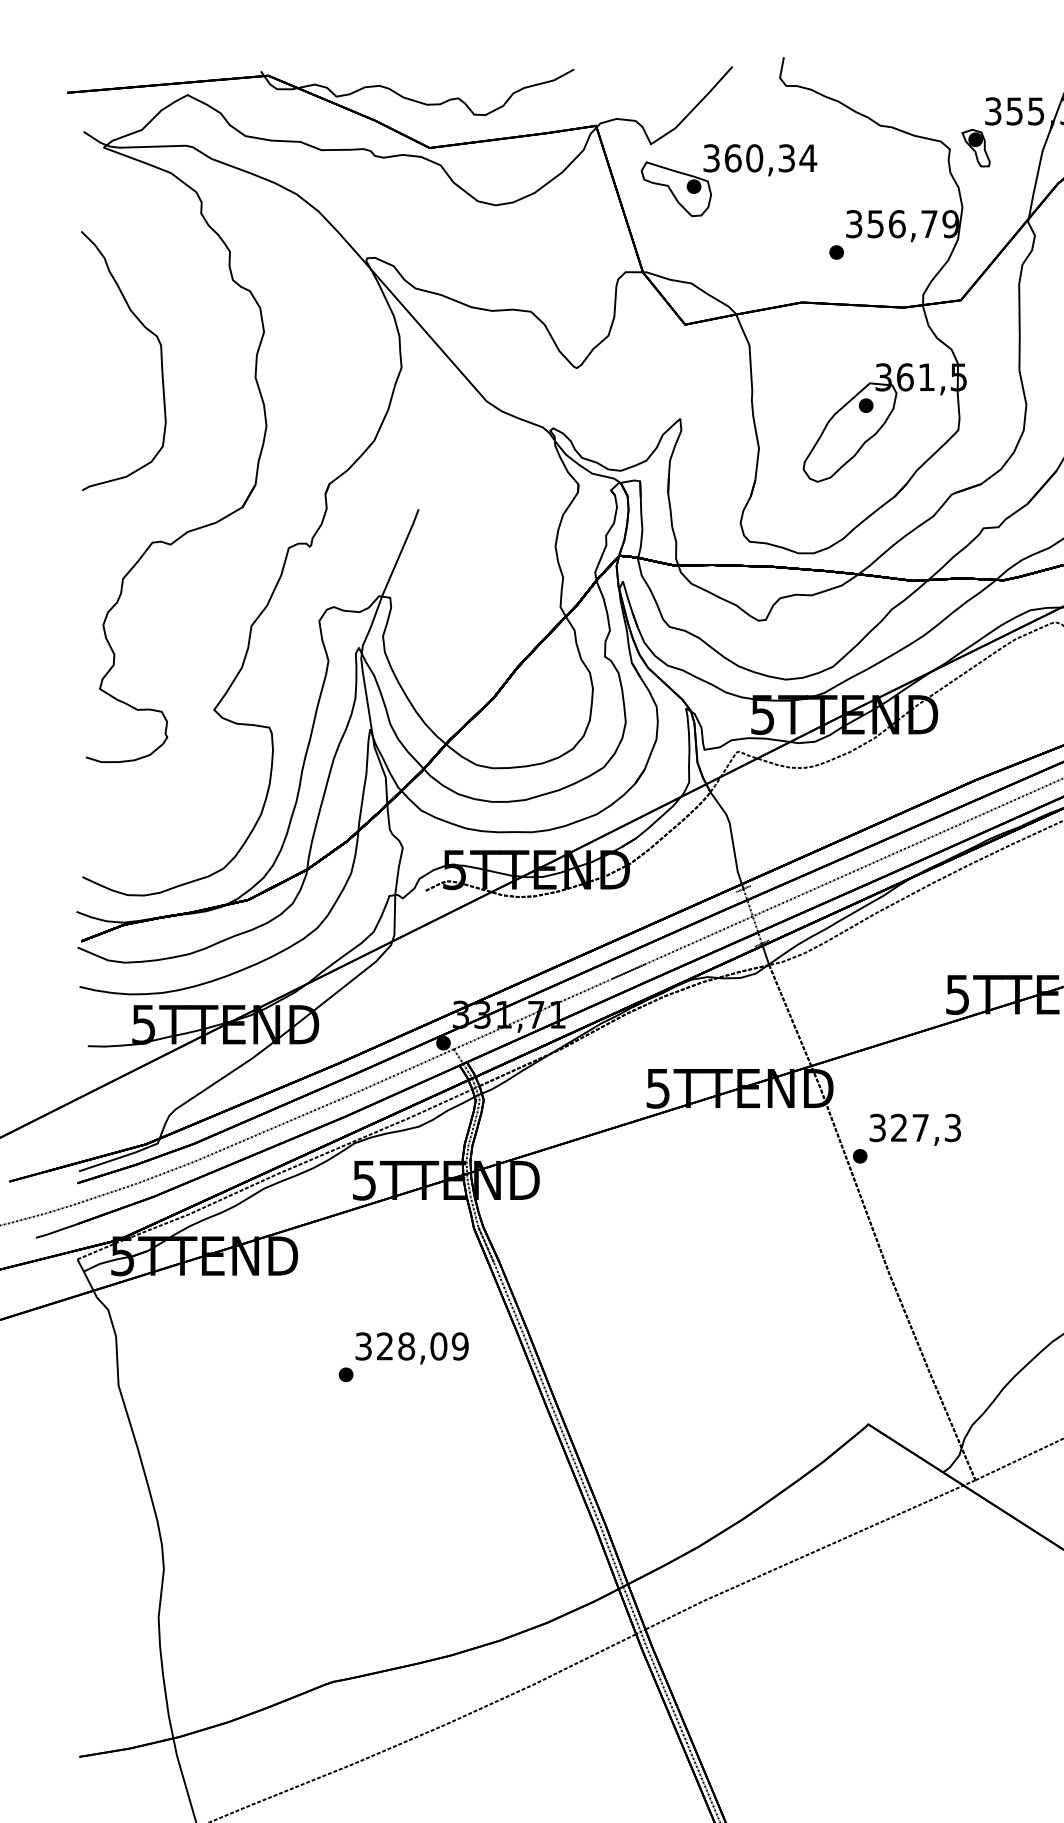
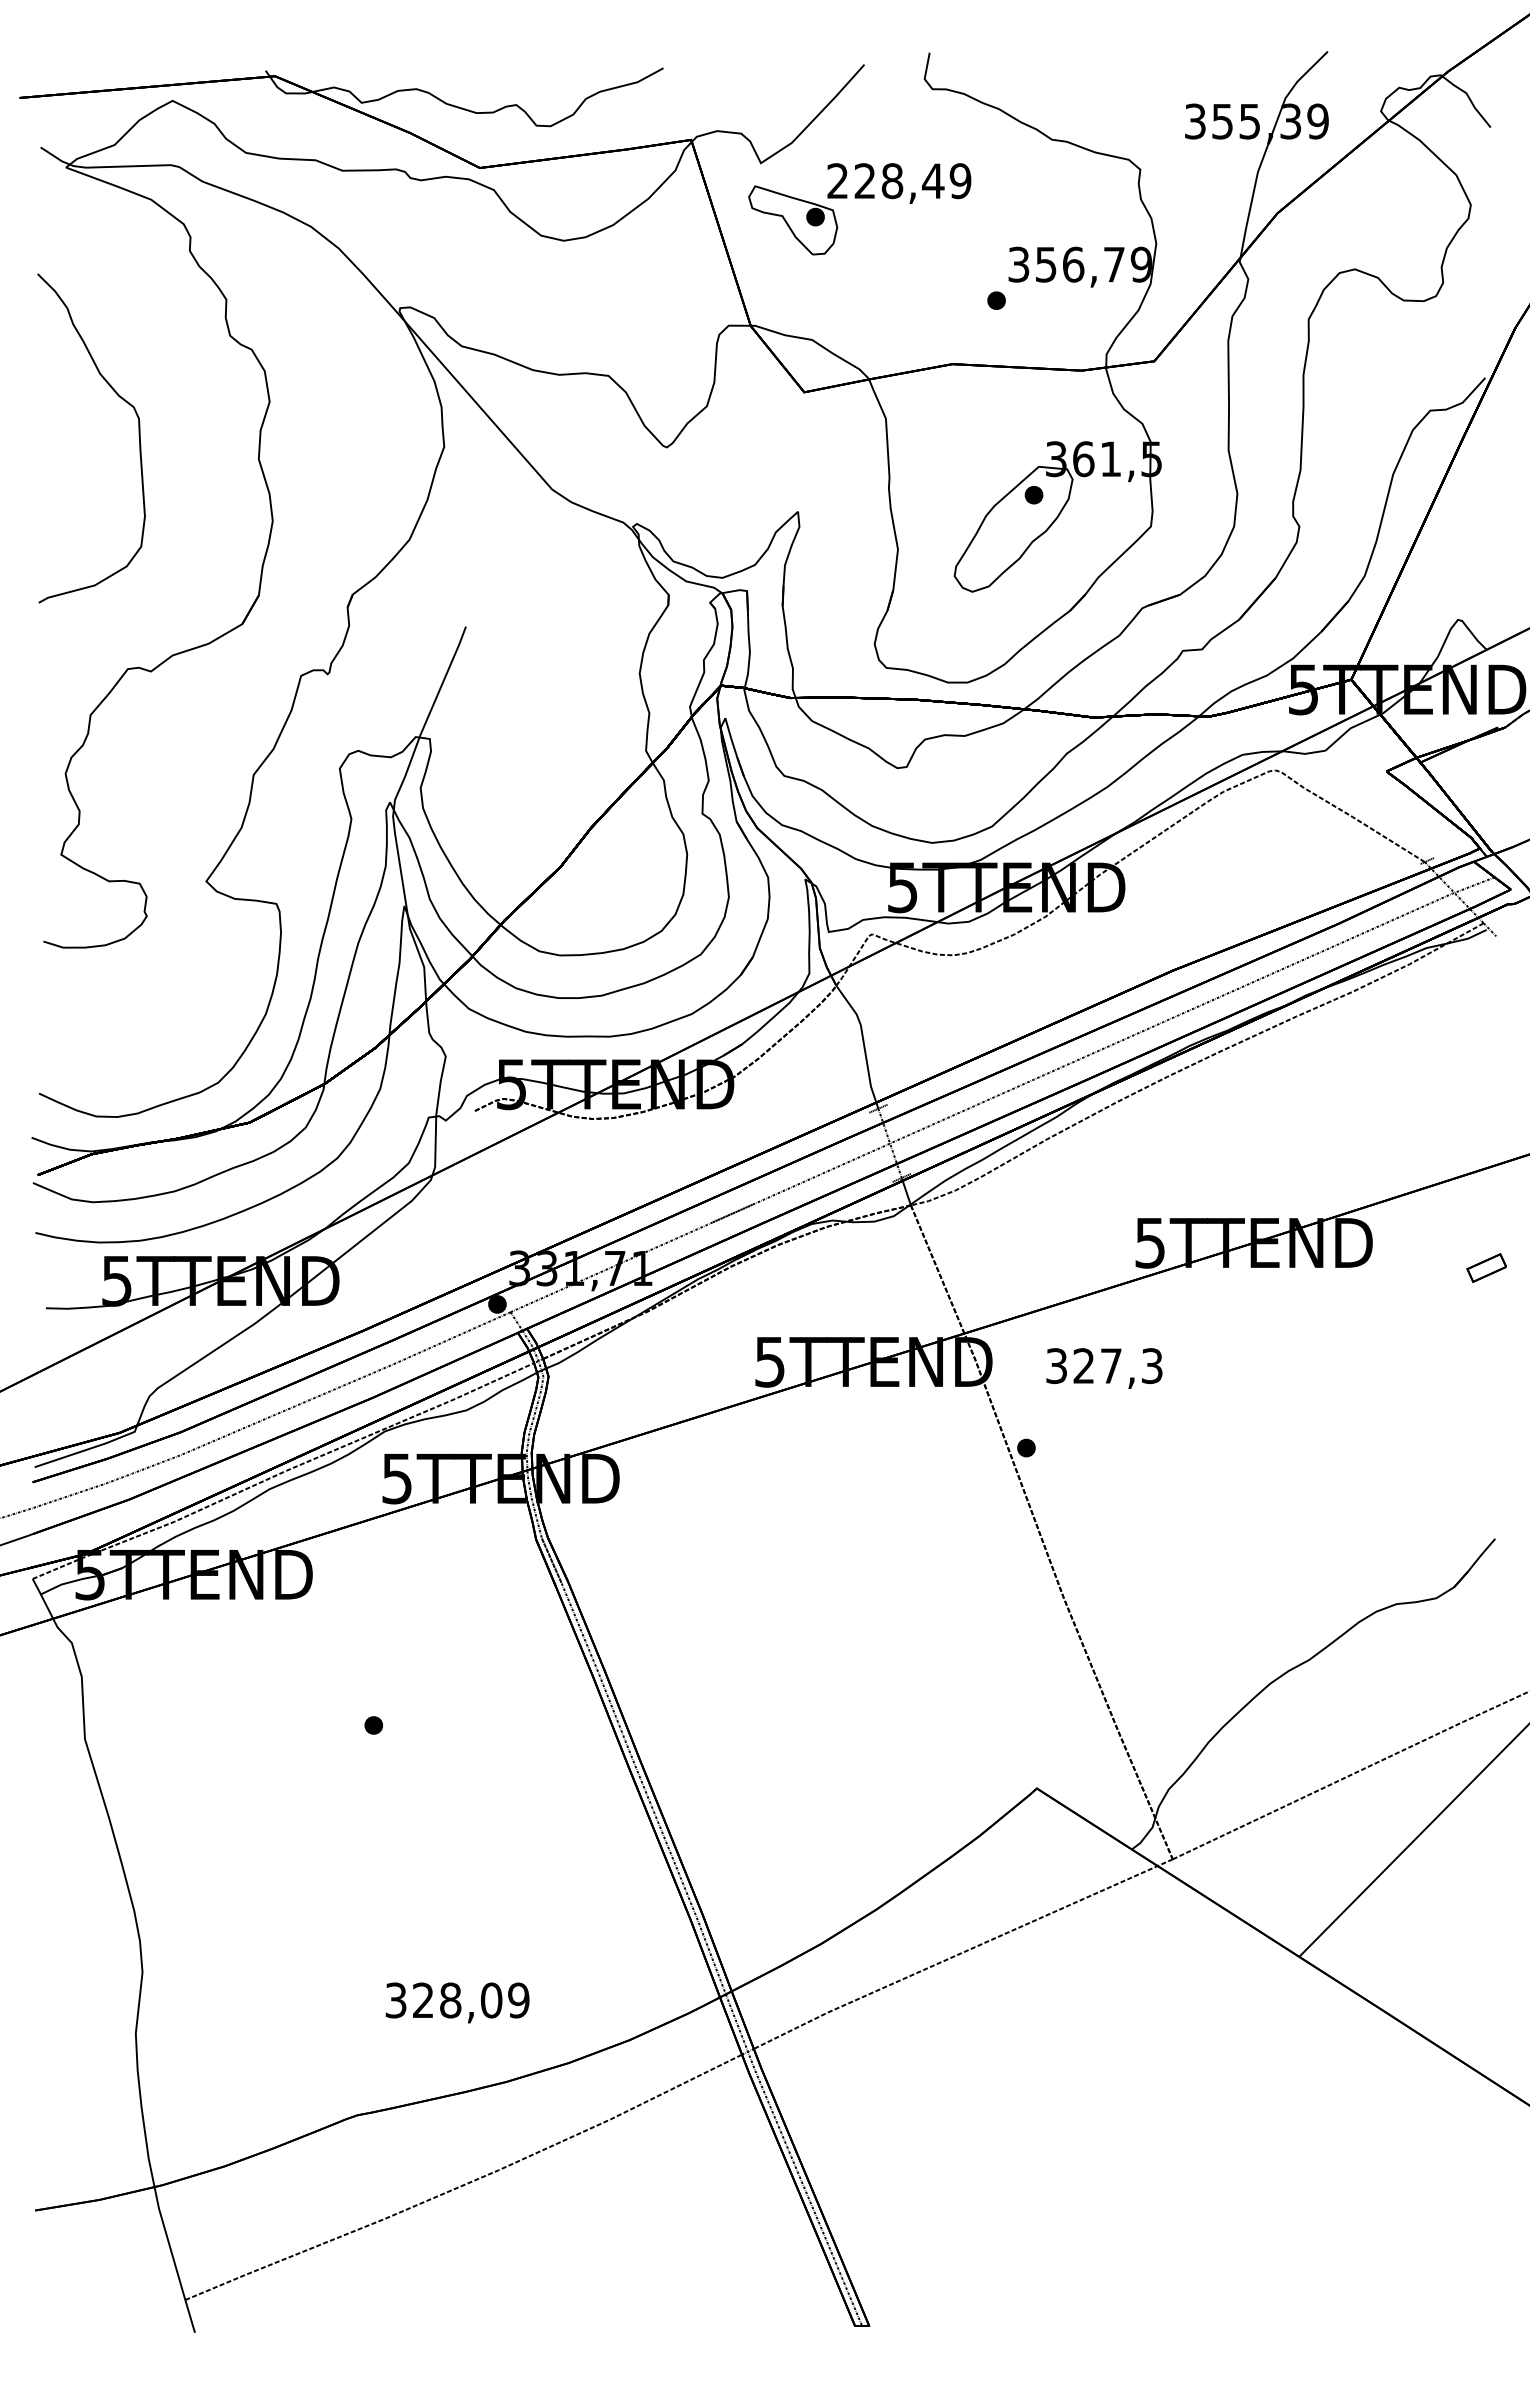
part: (976, 148) -> (1173, 168), removed
text: (760, 158) -> (899, 181), 360,34 -> 228,49
text: (915, 1129) -> (1104, 1368), moved
text: (412, 1348) -> (457, 2002), moved

